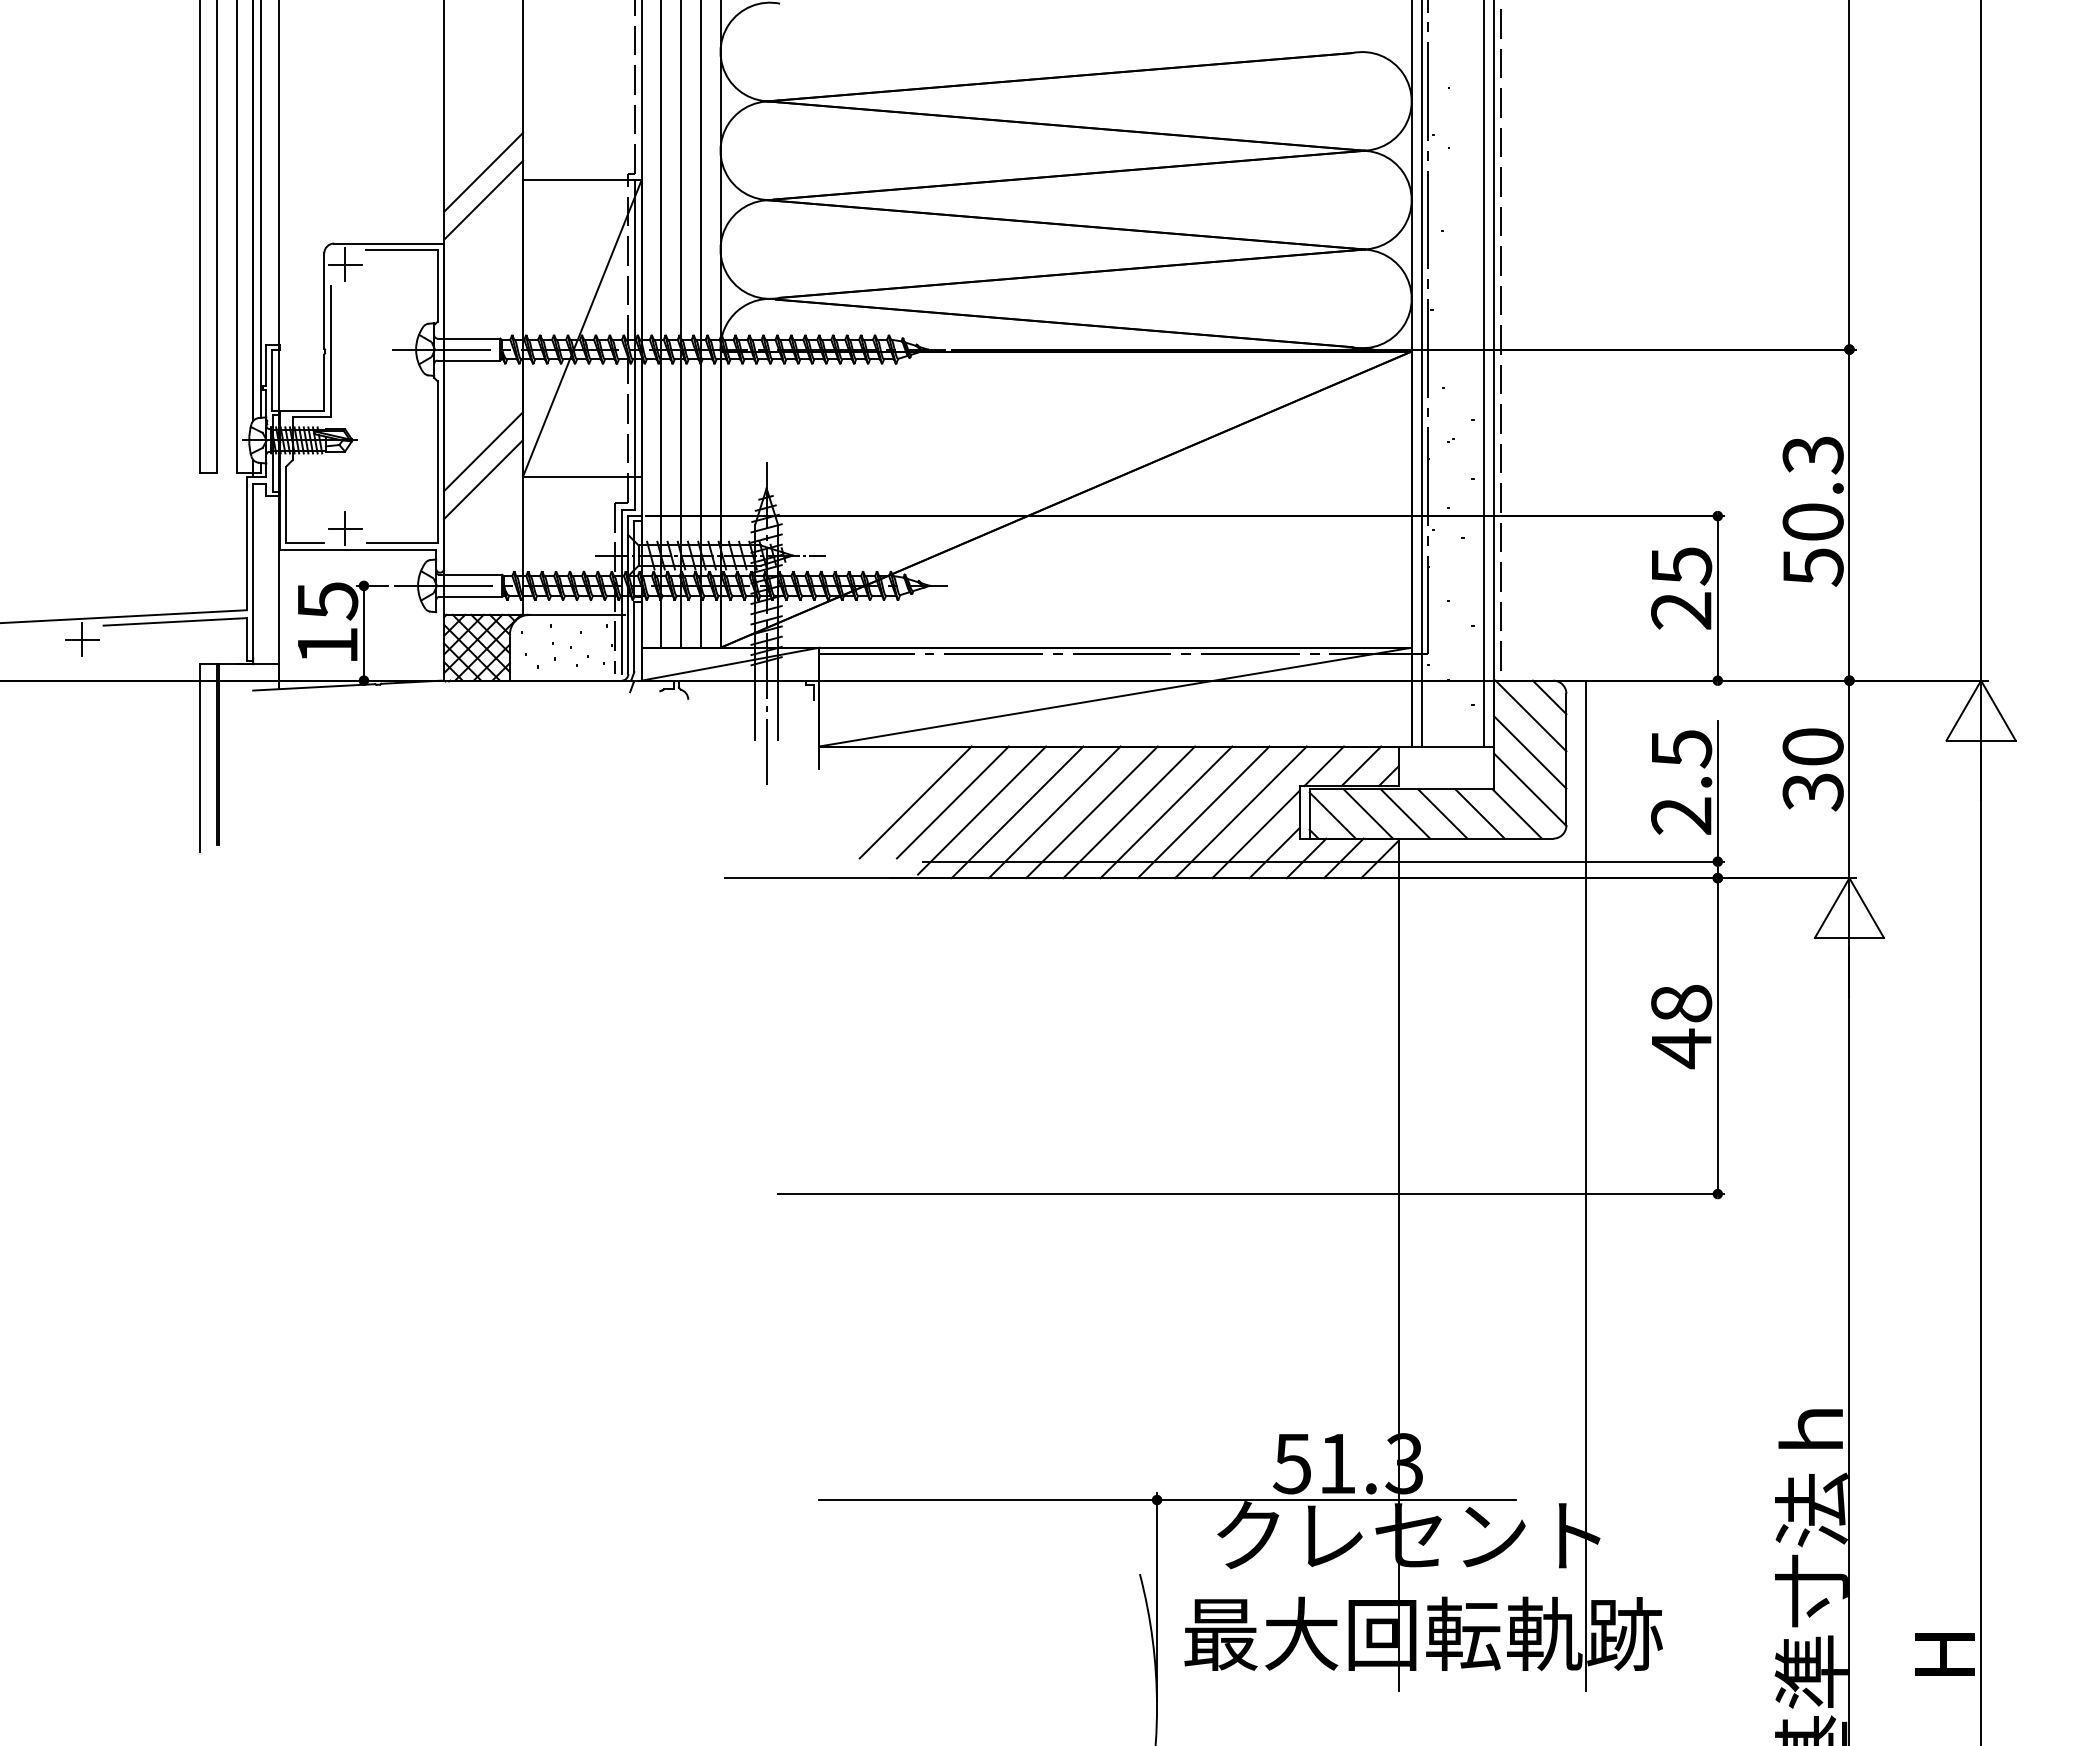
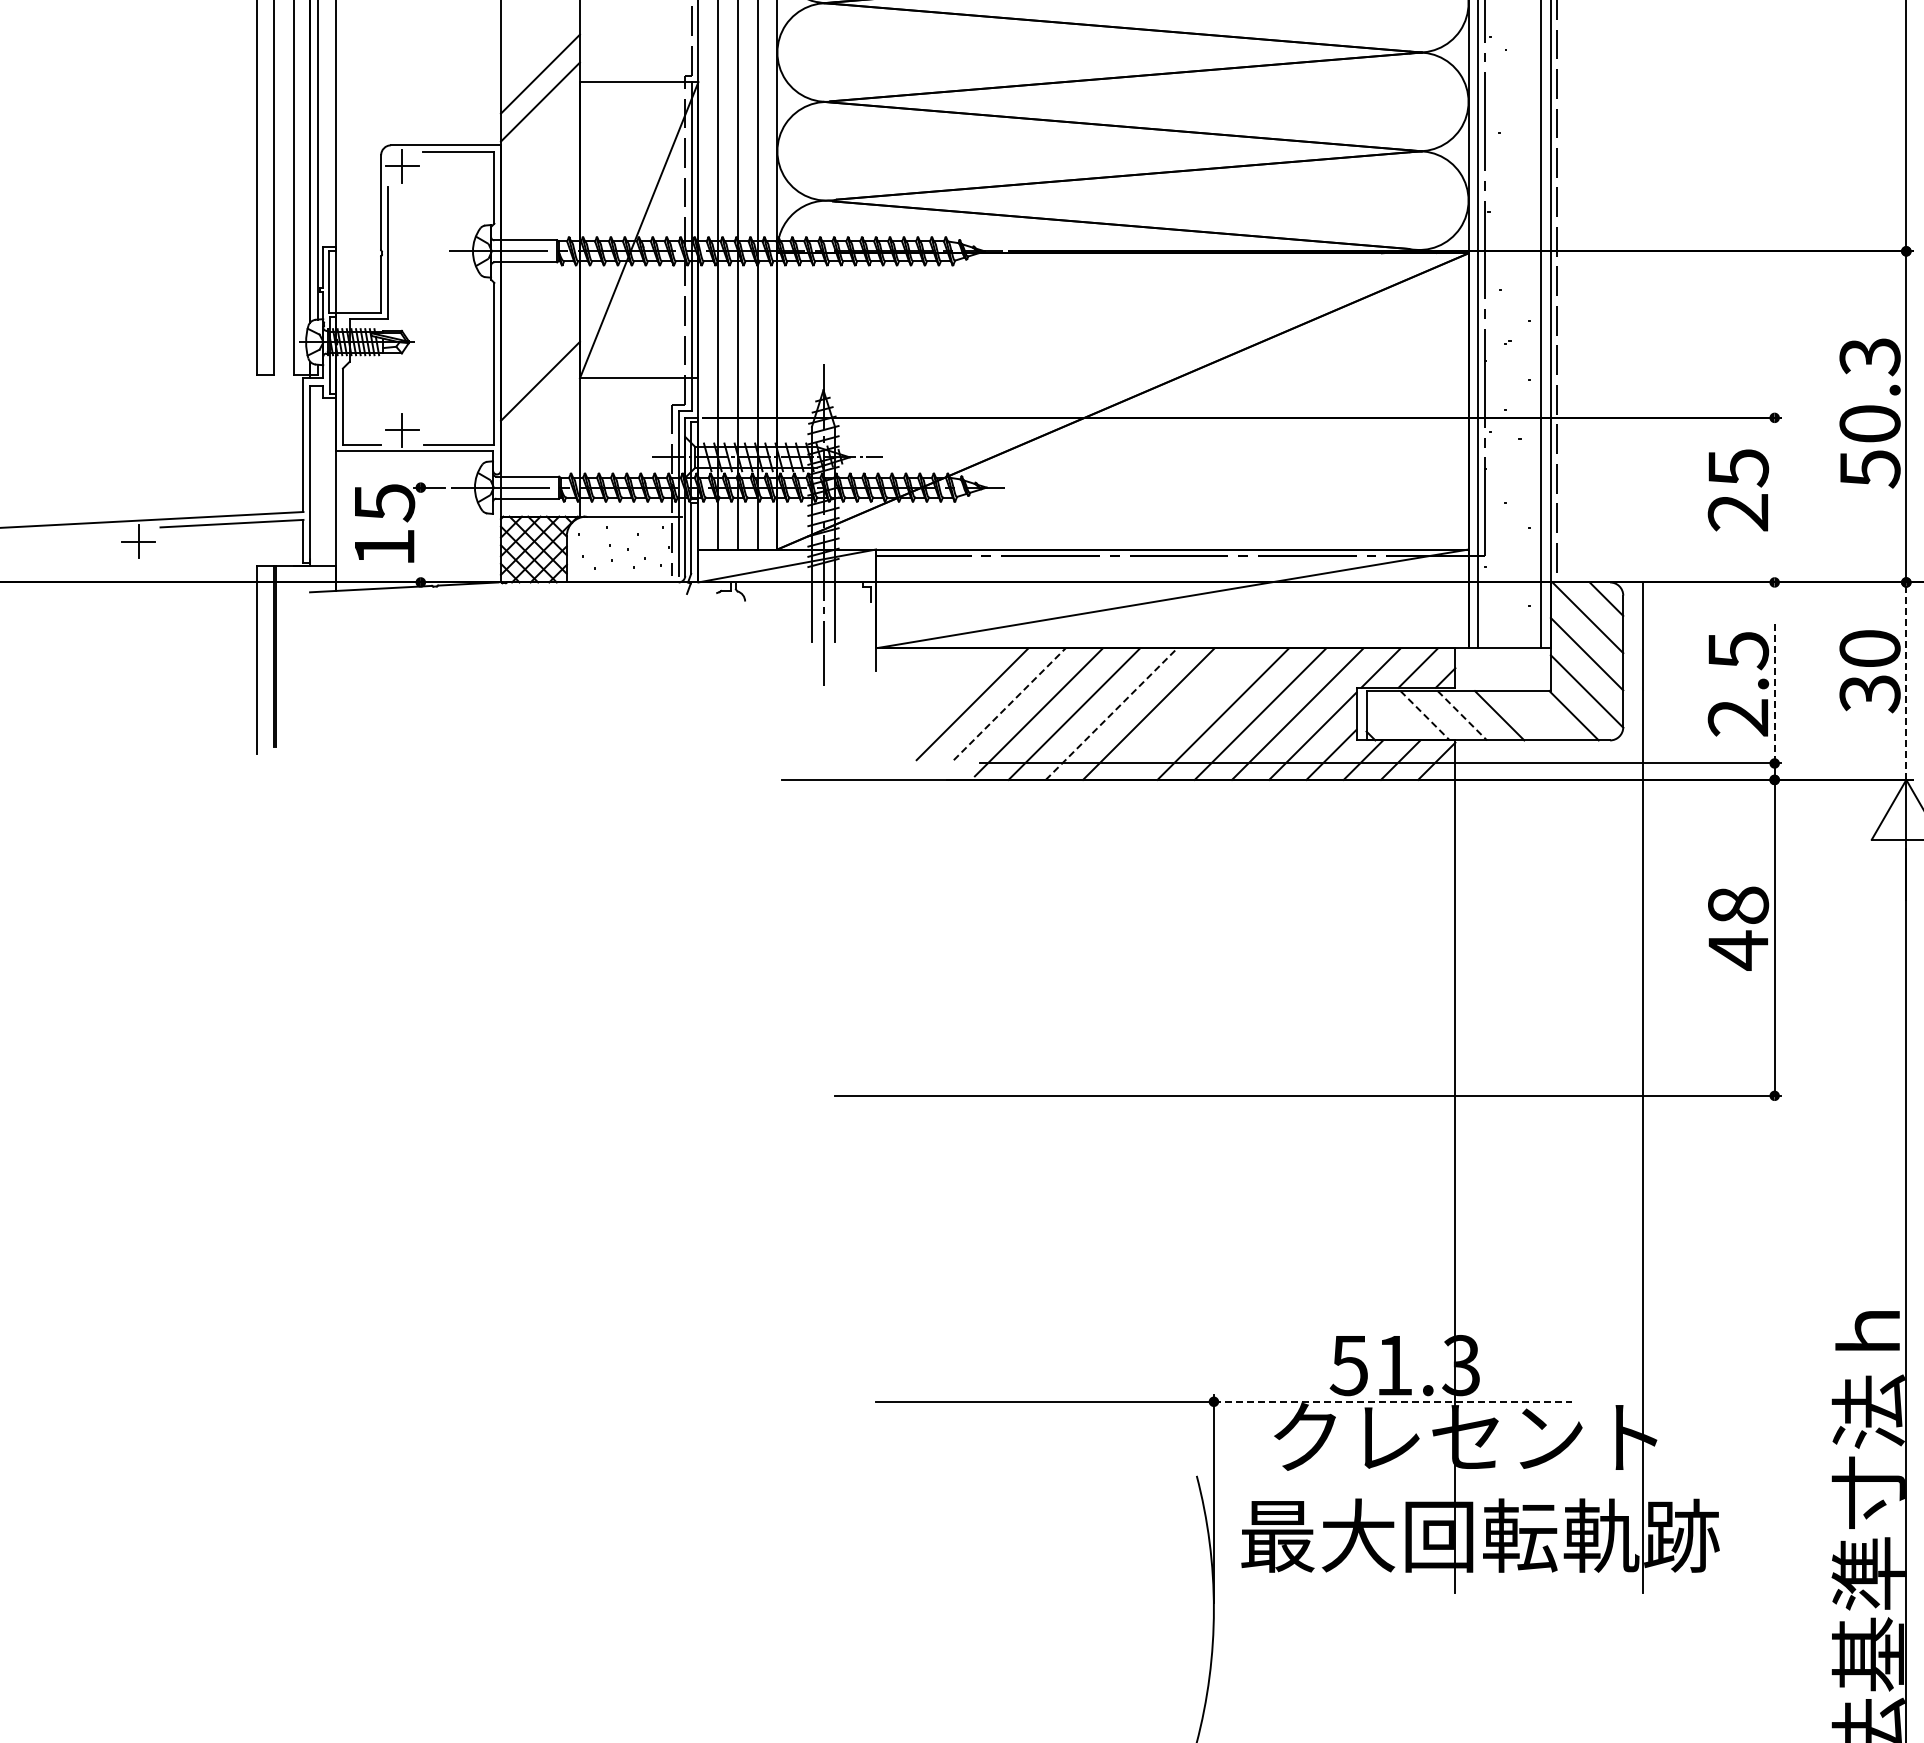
line: (483, 451) -> (540, 353), removed
line: (1717, 598) -> (1774, 500), removed
line: (363, 632) -> (420, 534), removed
line: (1849, 779) -> (1906, 681), solid -> dashed
line: (1717, 790) -> (1774, 692), solid -> dashed
line: (953, 802) -> (1010, 704), solid -> dashed
line: (1055, 811) -> (1112, 713), solid -> dashed
line: (1129, 812) -> (1186, 714), removed
line: (1368, 813) -> (1425, 715), solid -> dashed
line: (1405, 813) -> (1462, 715), solid -> dashed
line: (1479, 813) -> (1536, 715), removed
line: (1332, 815) -> (1389, 717), removed
line: (1336, 1500) -> (1393, 1402), solid -> dashed

